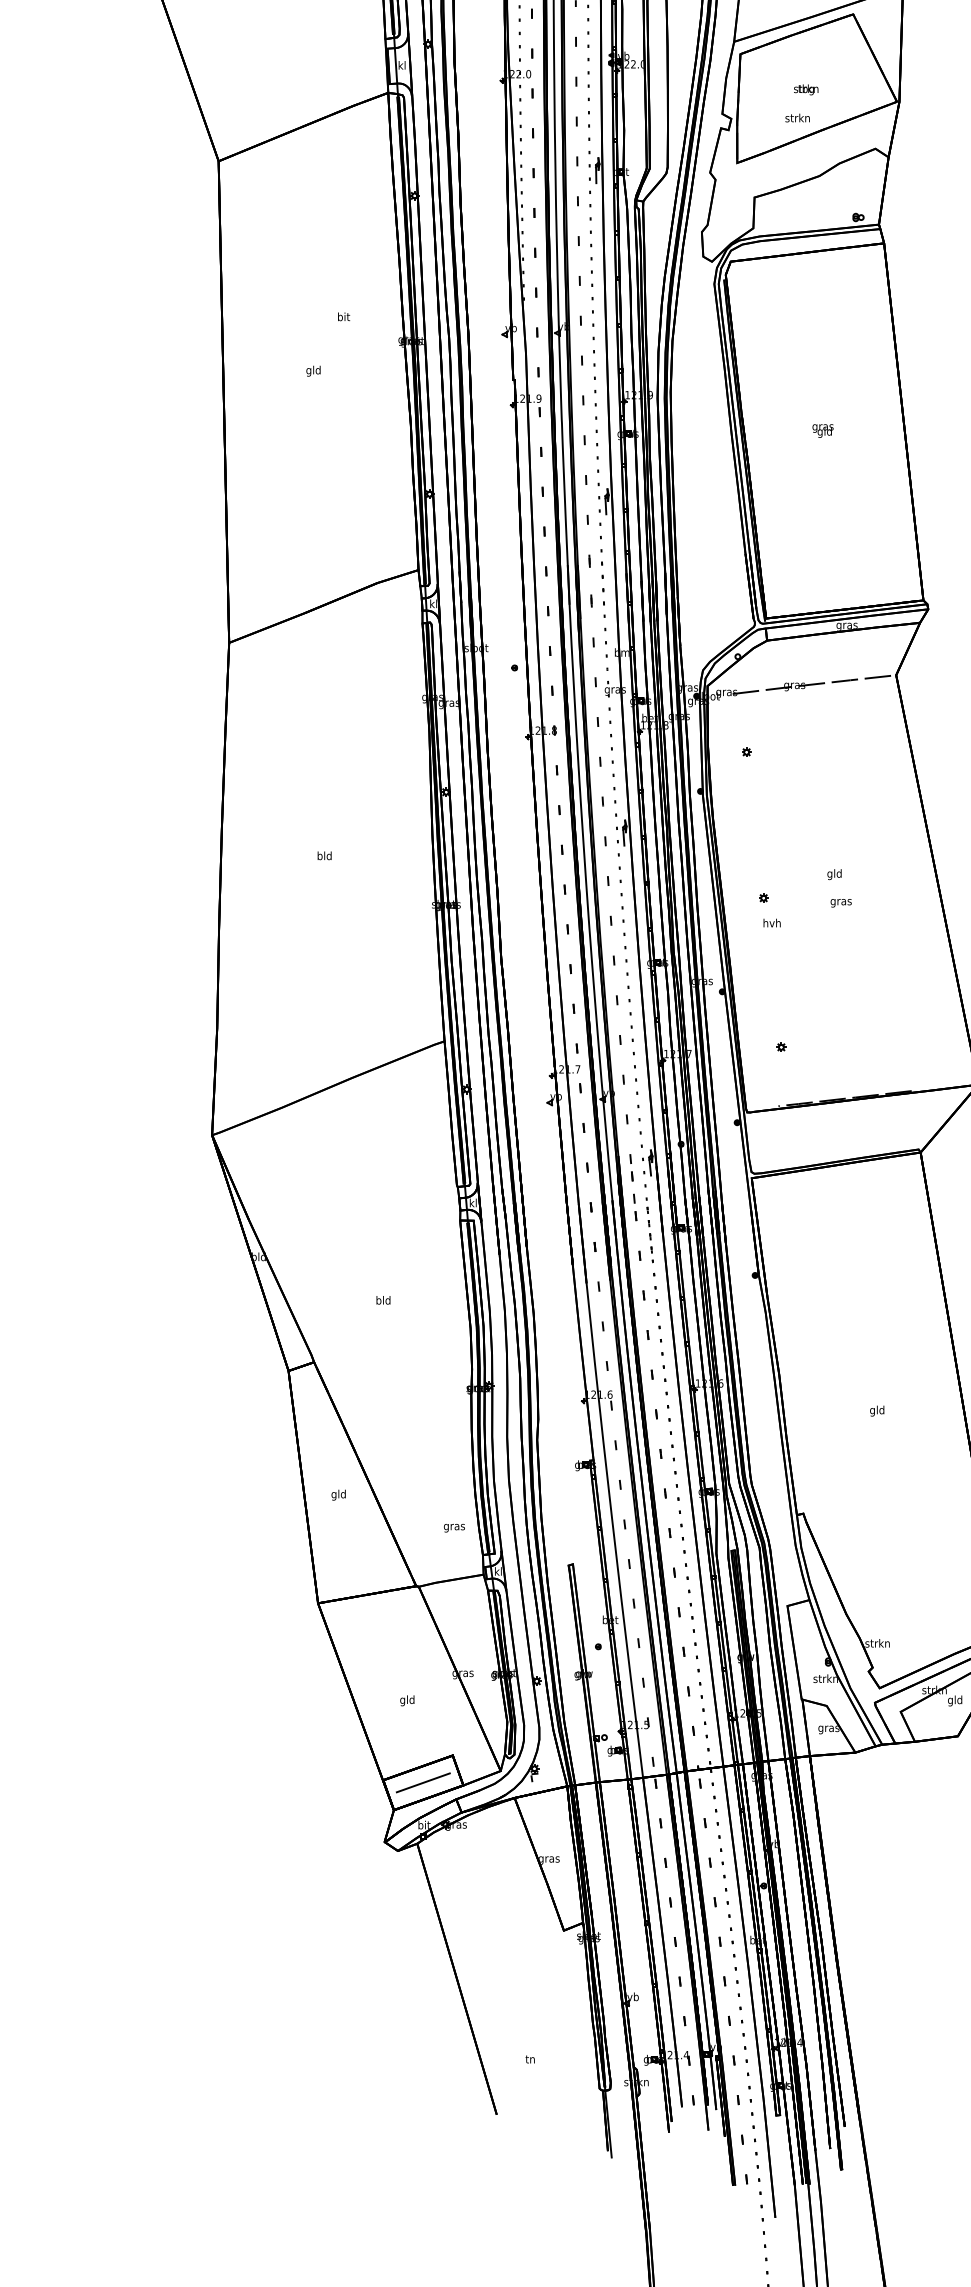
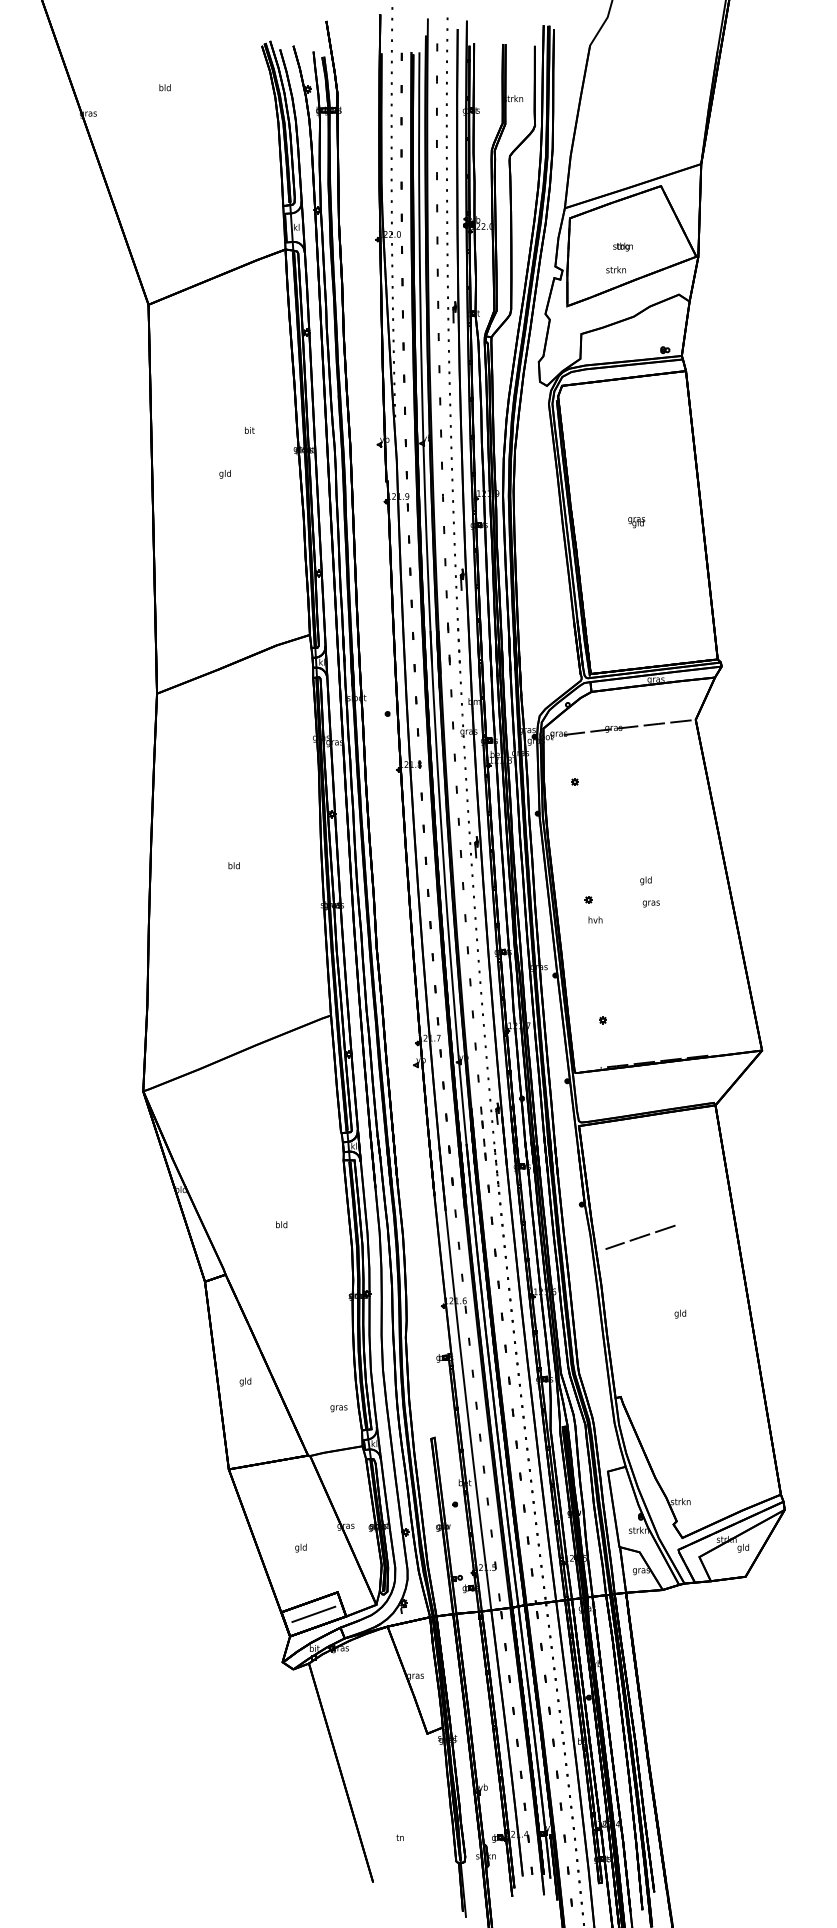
line: (827, 1314) -> (640, 1236), added

